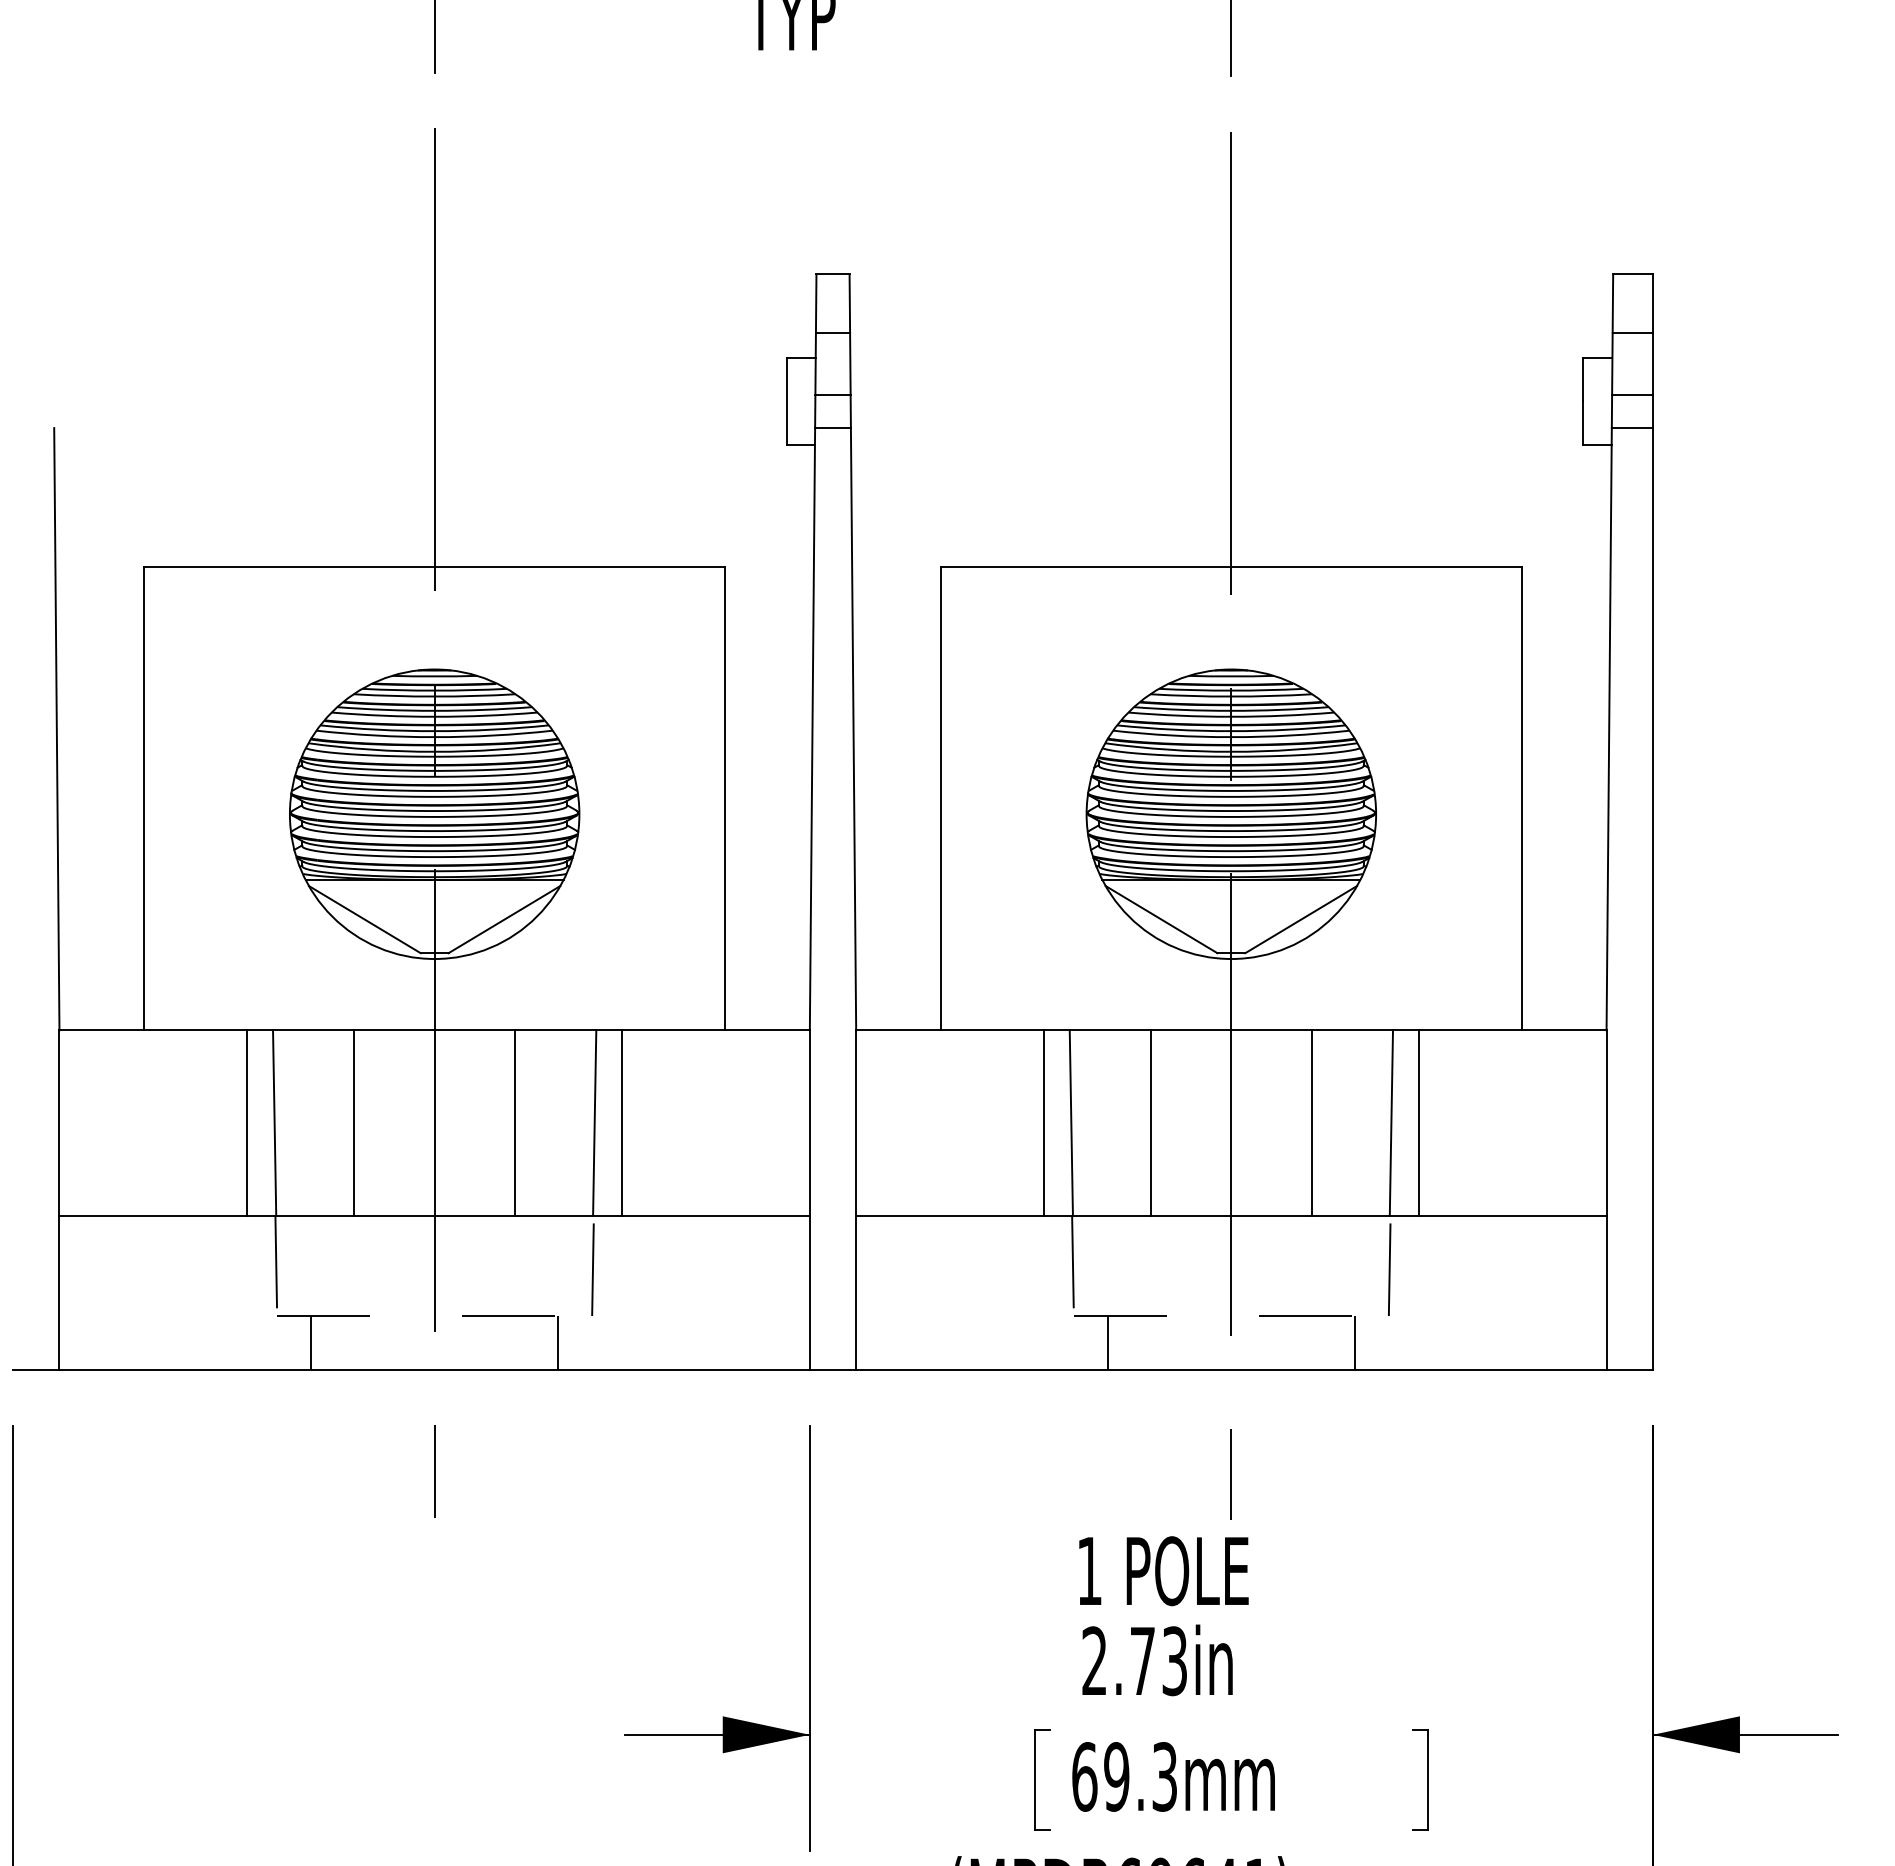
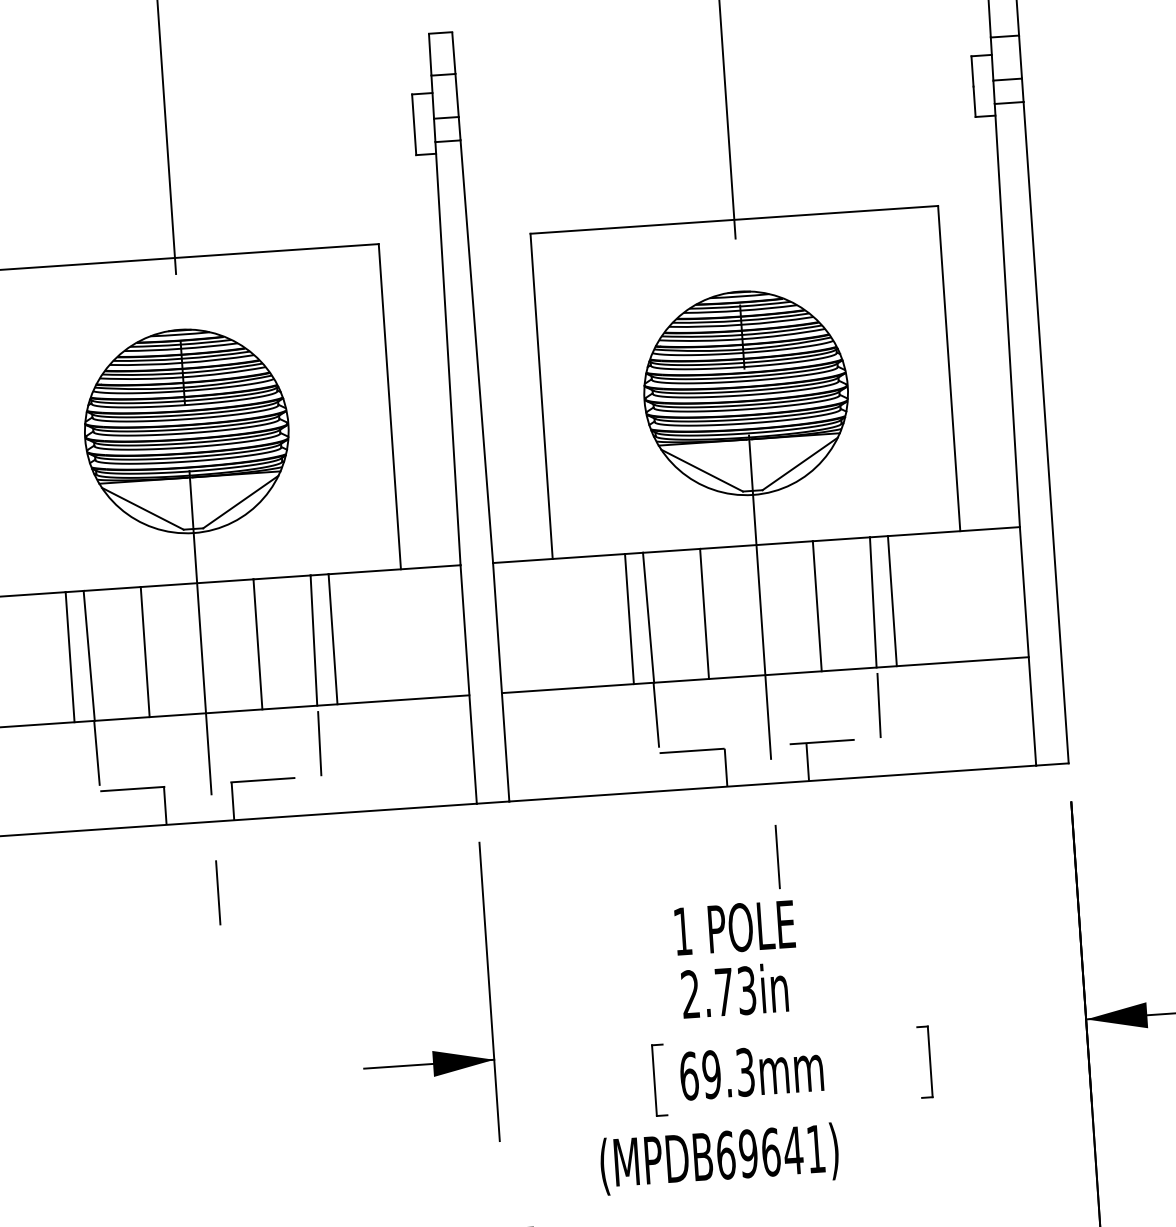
line: (310, 1343) -> (164, 806), moved
line: (558, 1343) -> (233, 801), moved
line: (1107, 1343) -> (725, 767), moved
line: (1355, 1343) -> (808, 762), moved

